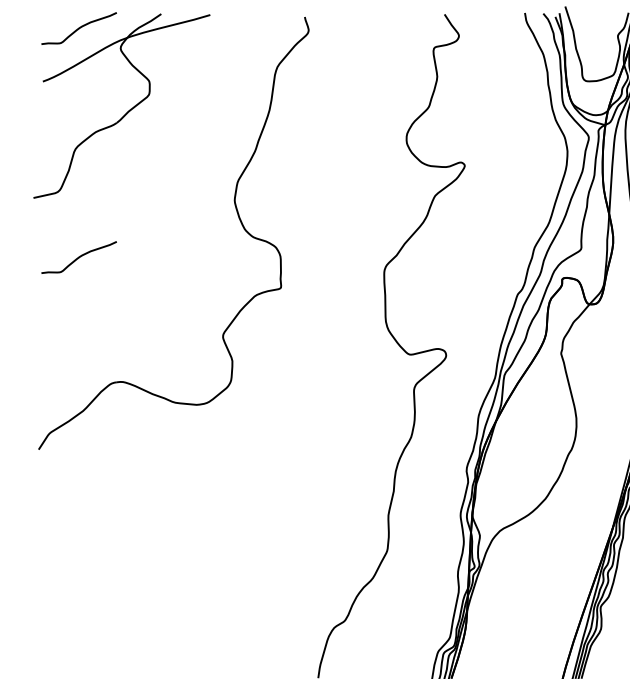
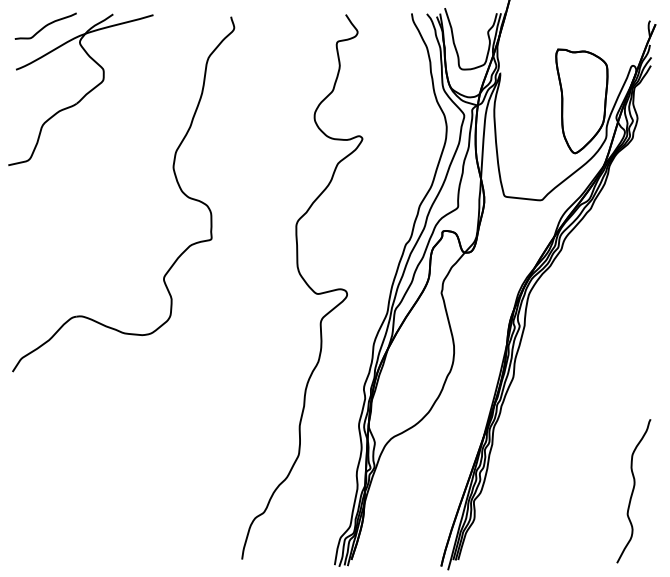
curve: (78, 256) -> (45, 213), removed

